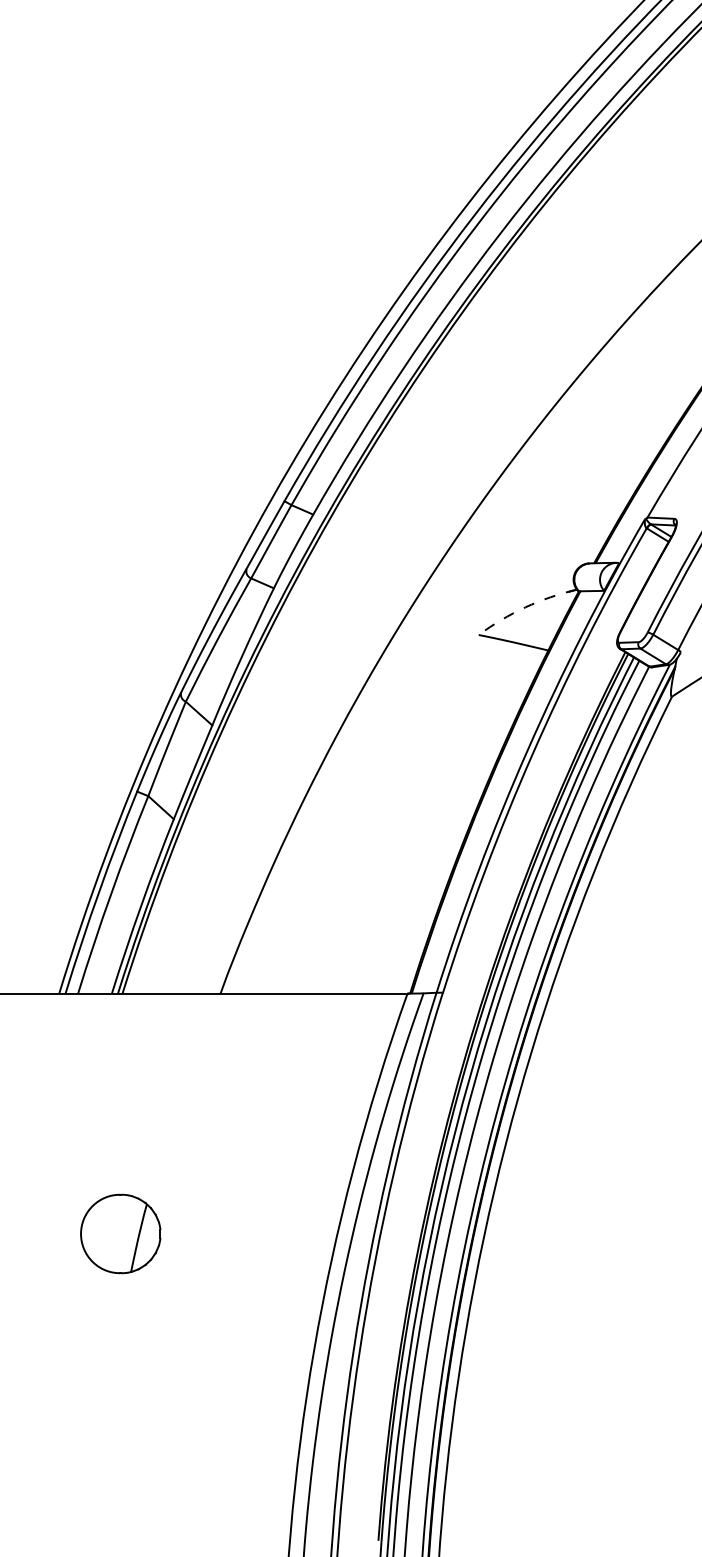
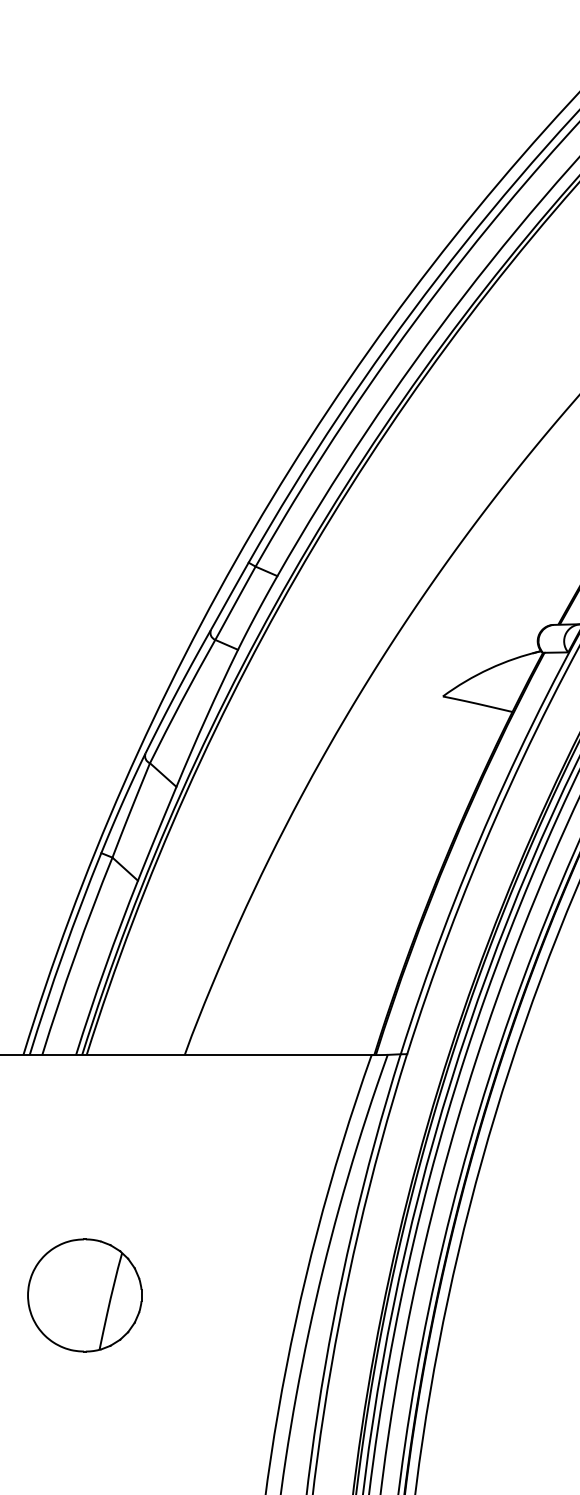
arc: (525, 607) -> (489, 669), dashed -> solid
part: (120, 1233) -> (84, 1295), size x1.43

